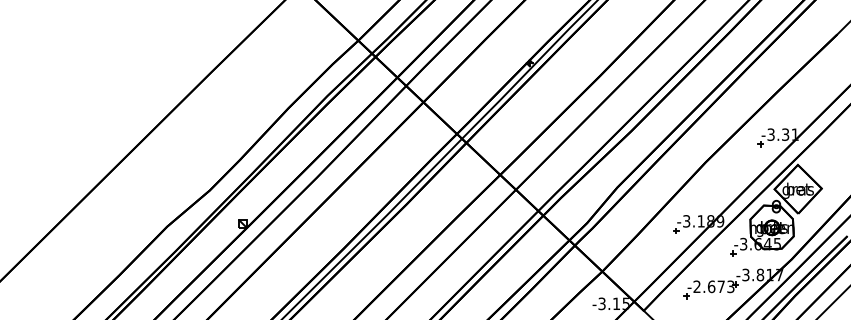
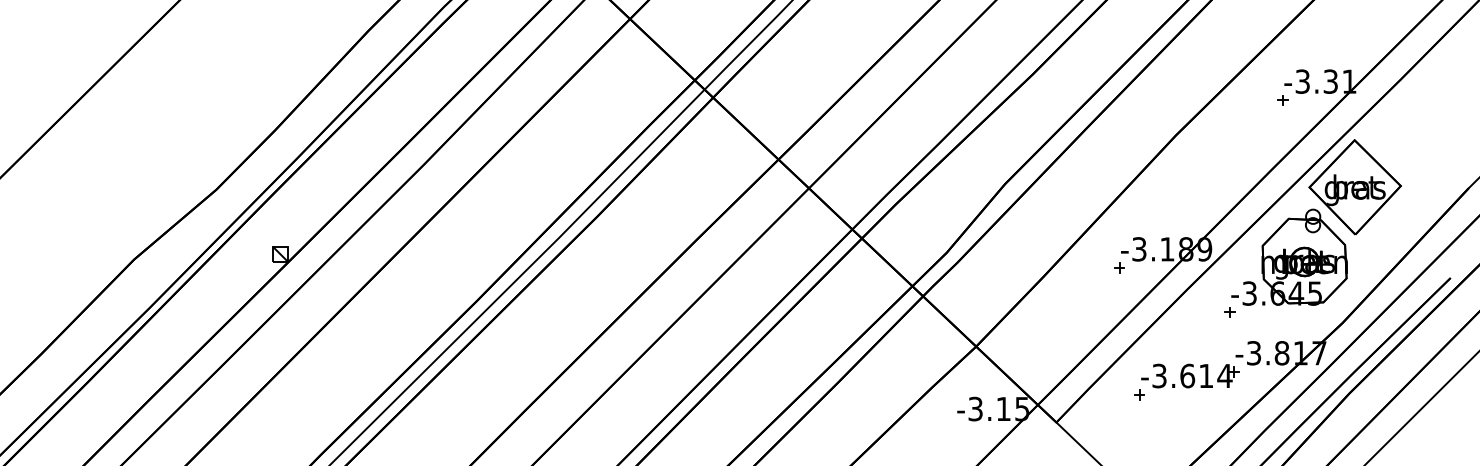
text: (713, 286) -> (1191, 375), -2.673 -> -3.614

